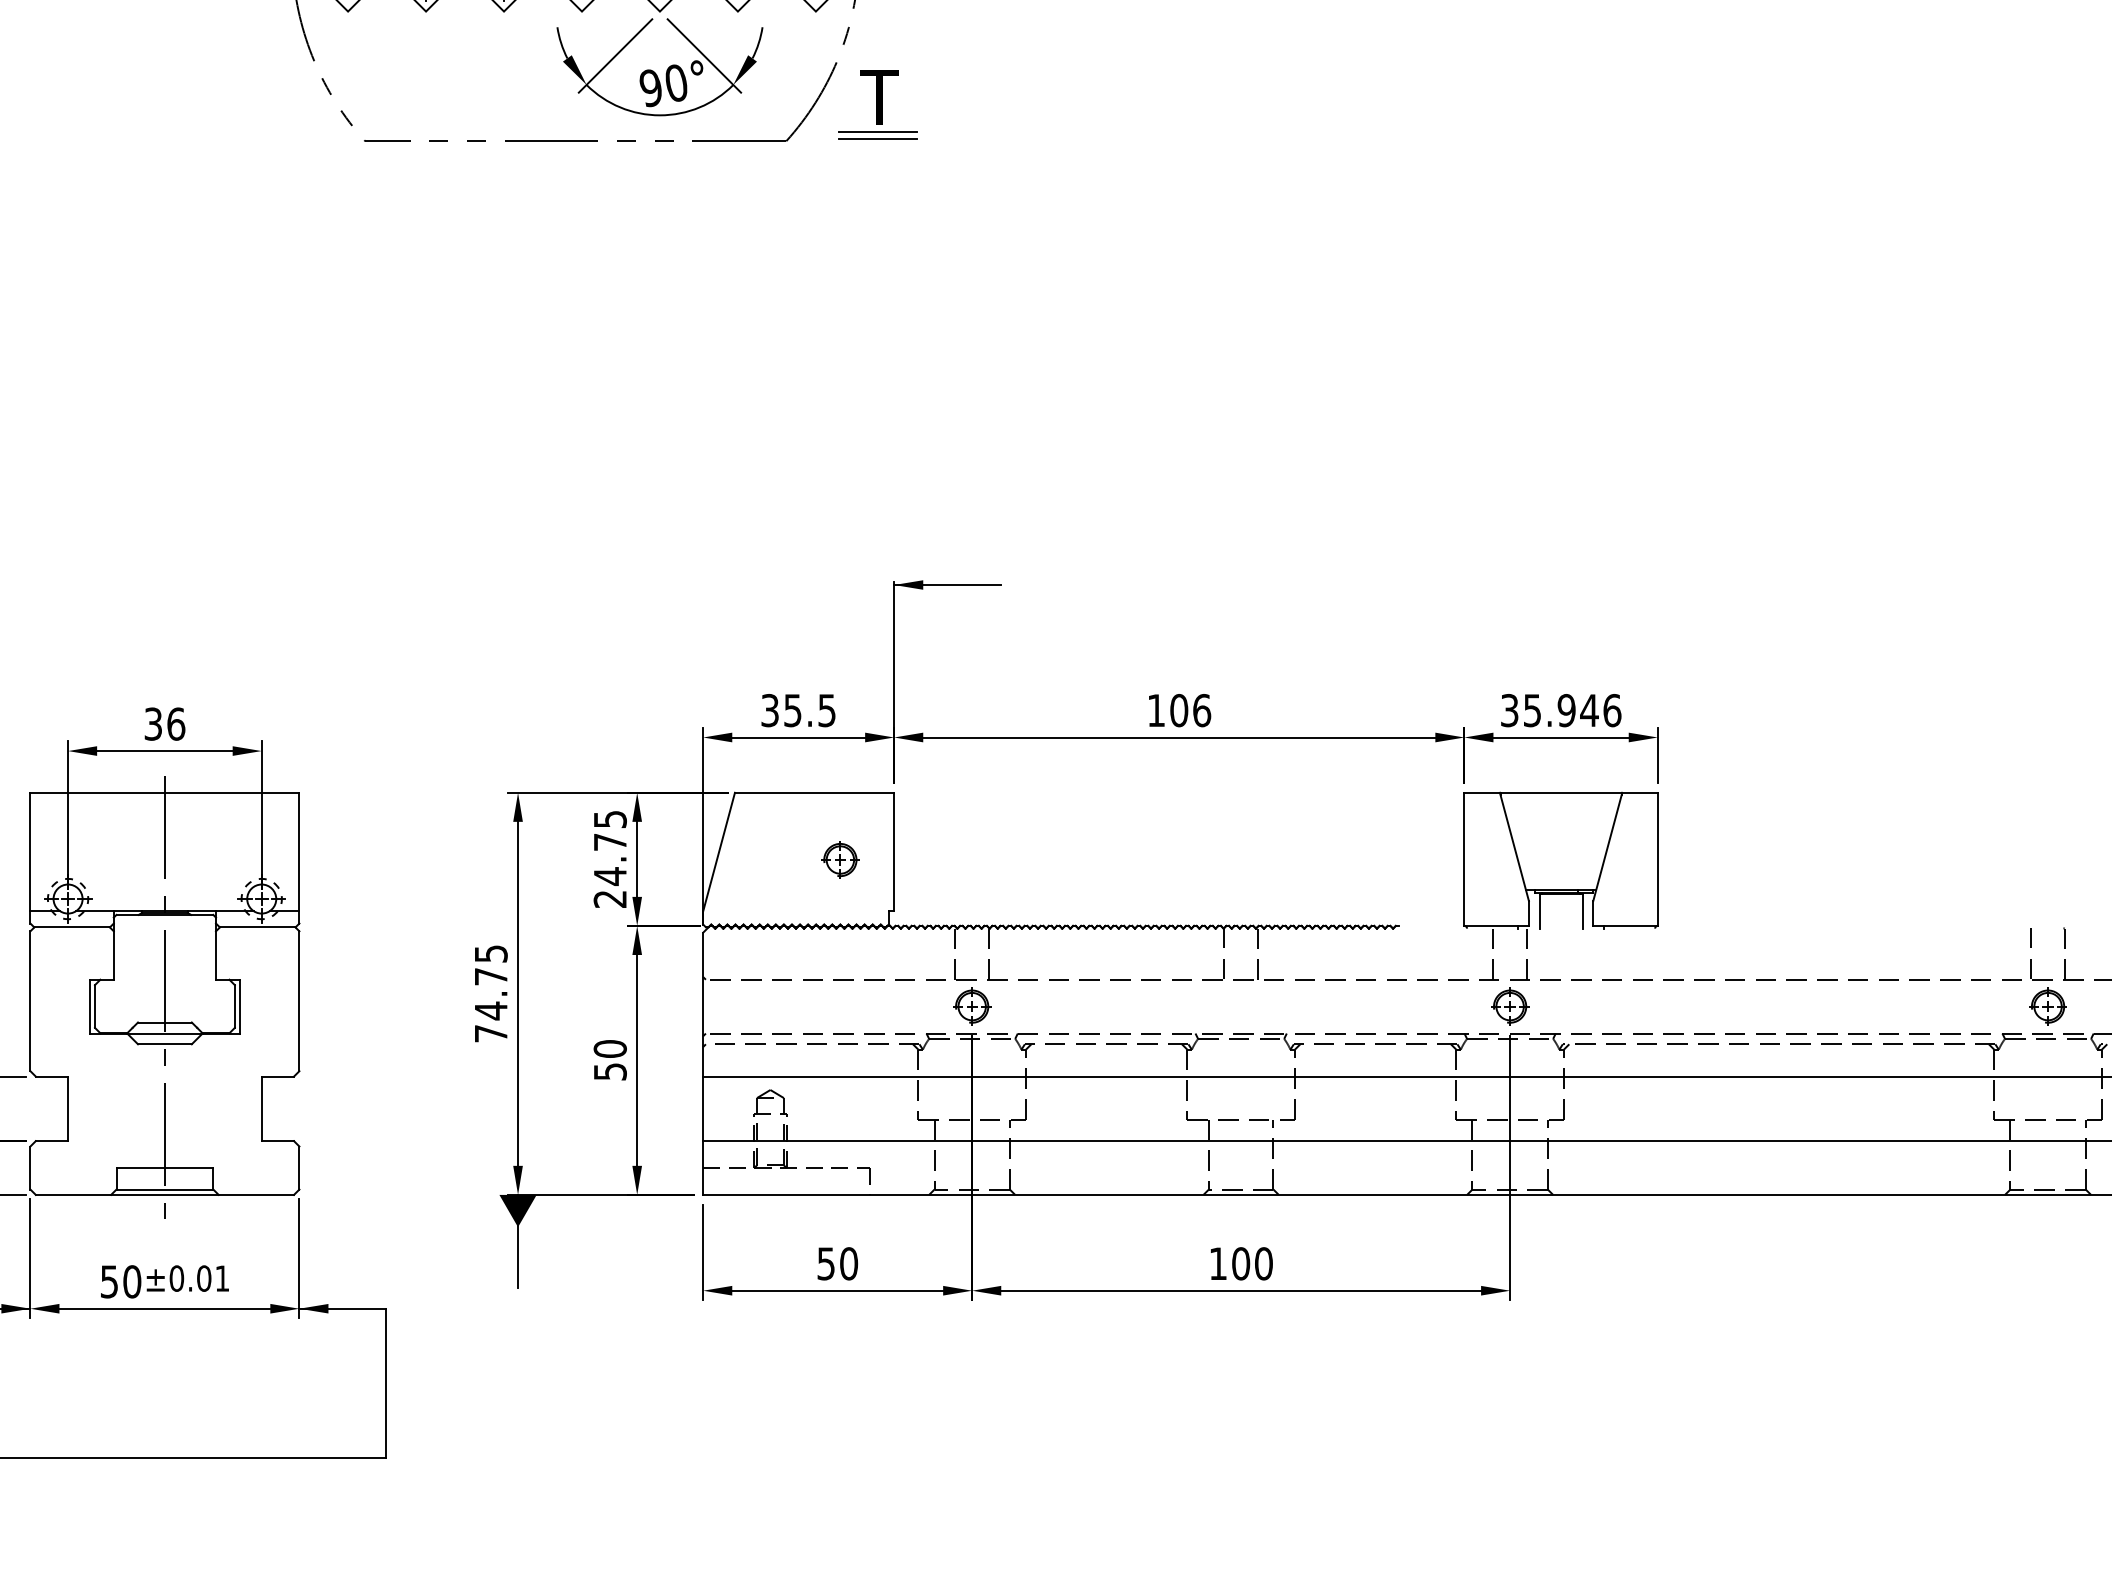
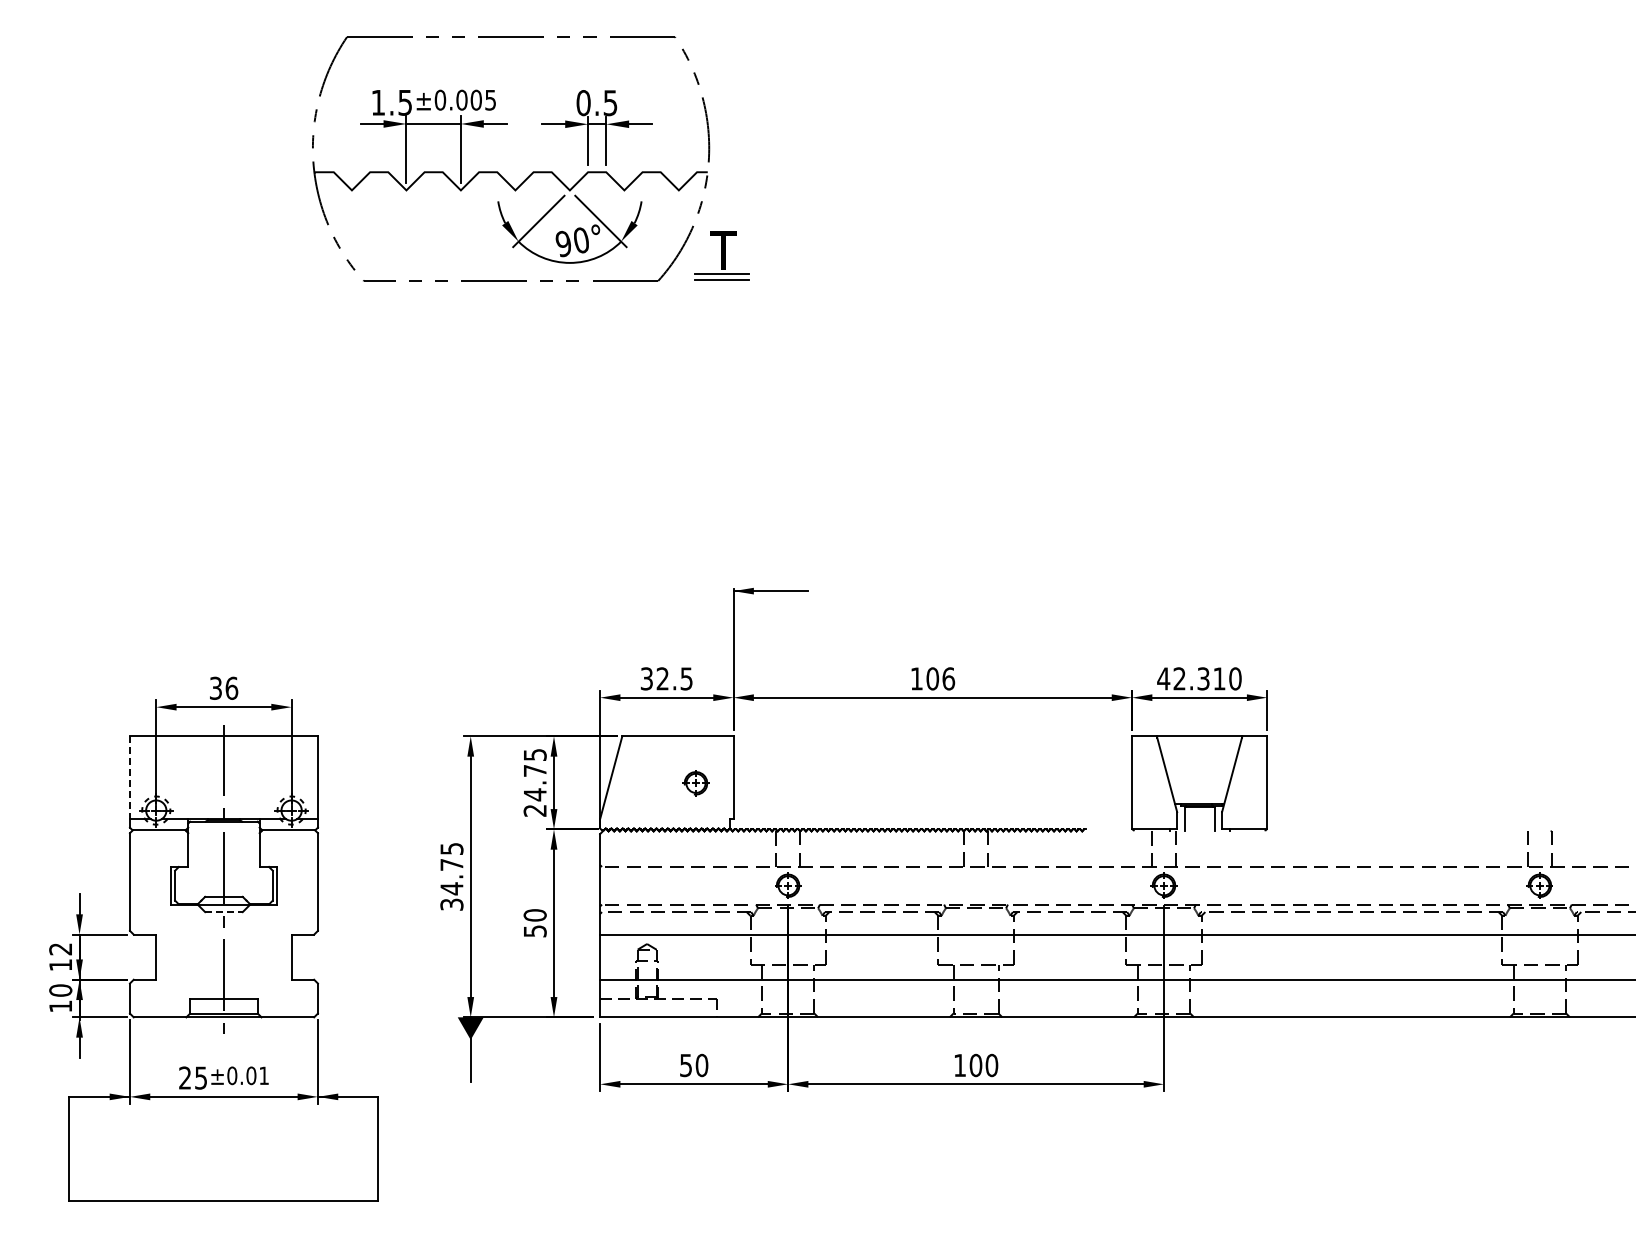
text: (792, 710) -> (662, 678), 35.5 -> 32.5
text: (1560, 710) -> (1199, 678), 35.946 -> 42.310
line: (29, 853) -> (129, 778), solid -> dashed
text: (490, 1033) -> (451, 904), 74.75 -> 34.75
line: (164, 1044) -> (223, 912), solid -> dashed
text: (121, 1280) -> (193, 1077), 50 -> 25

